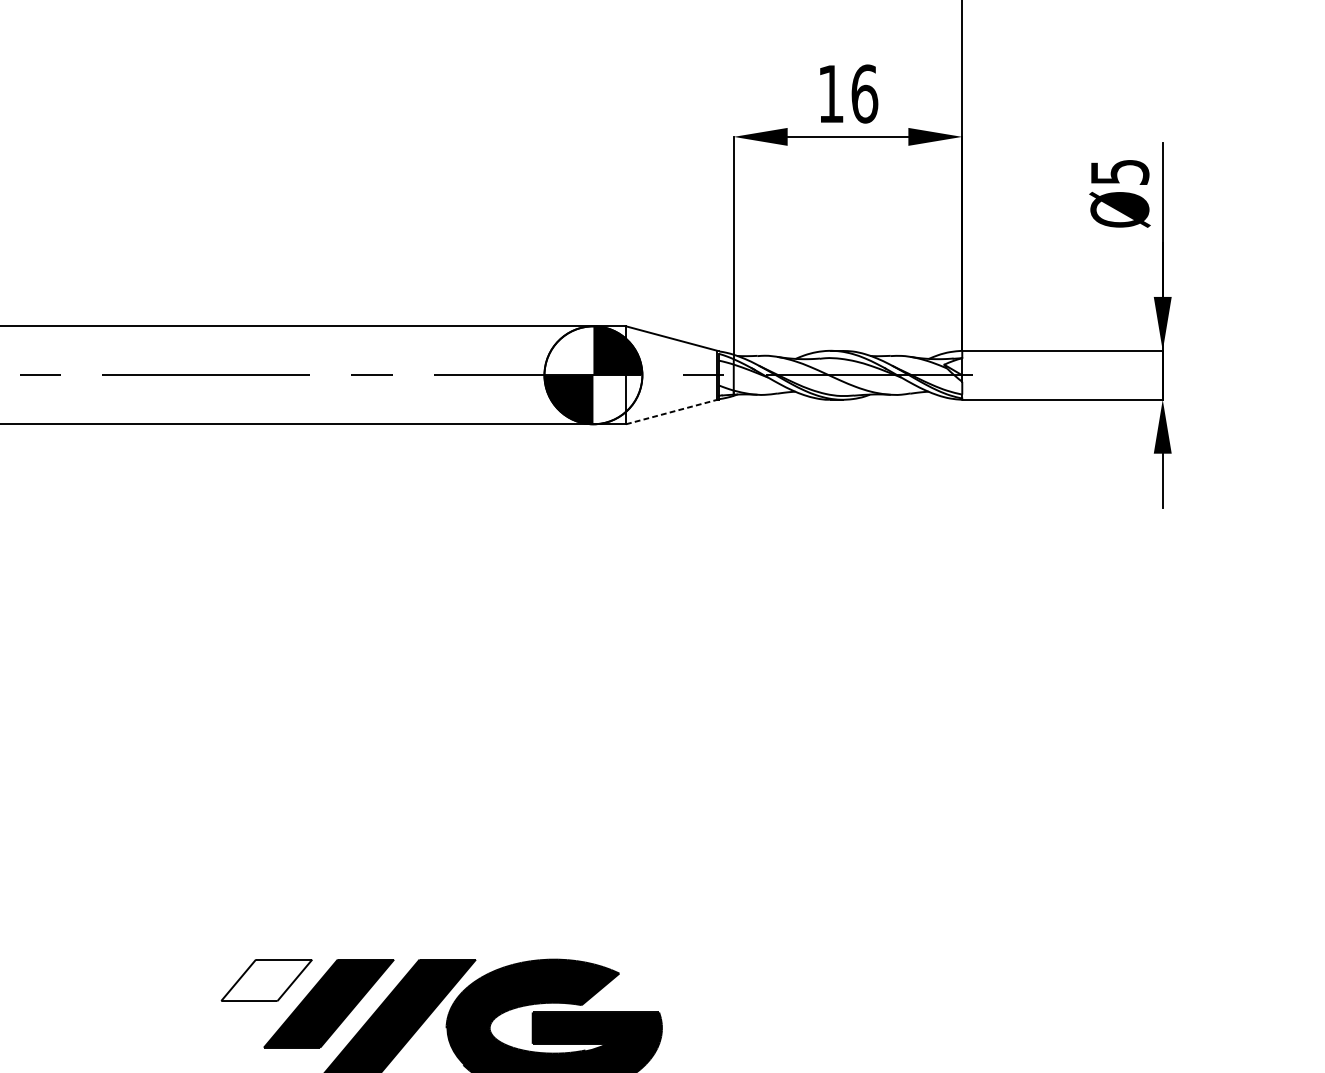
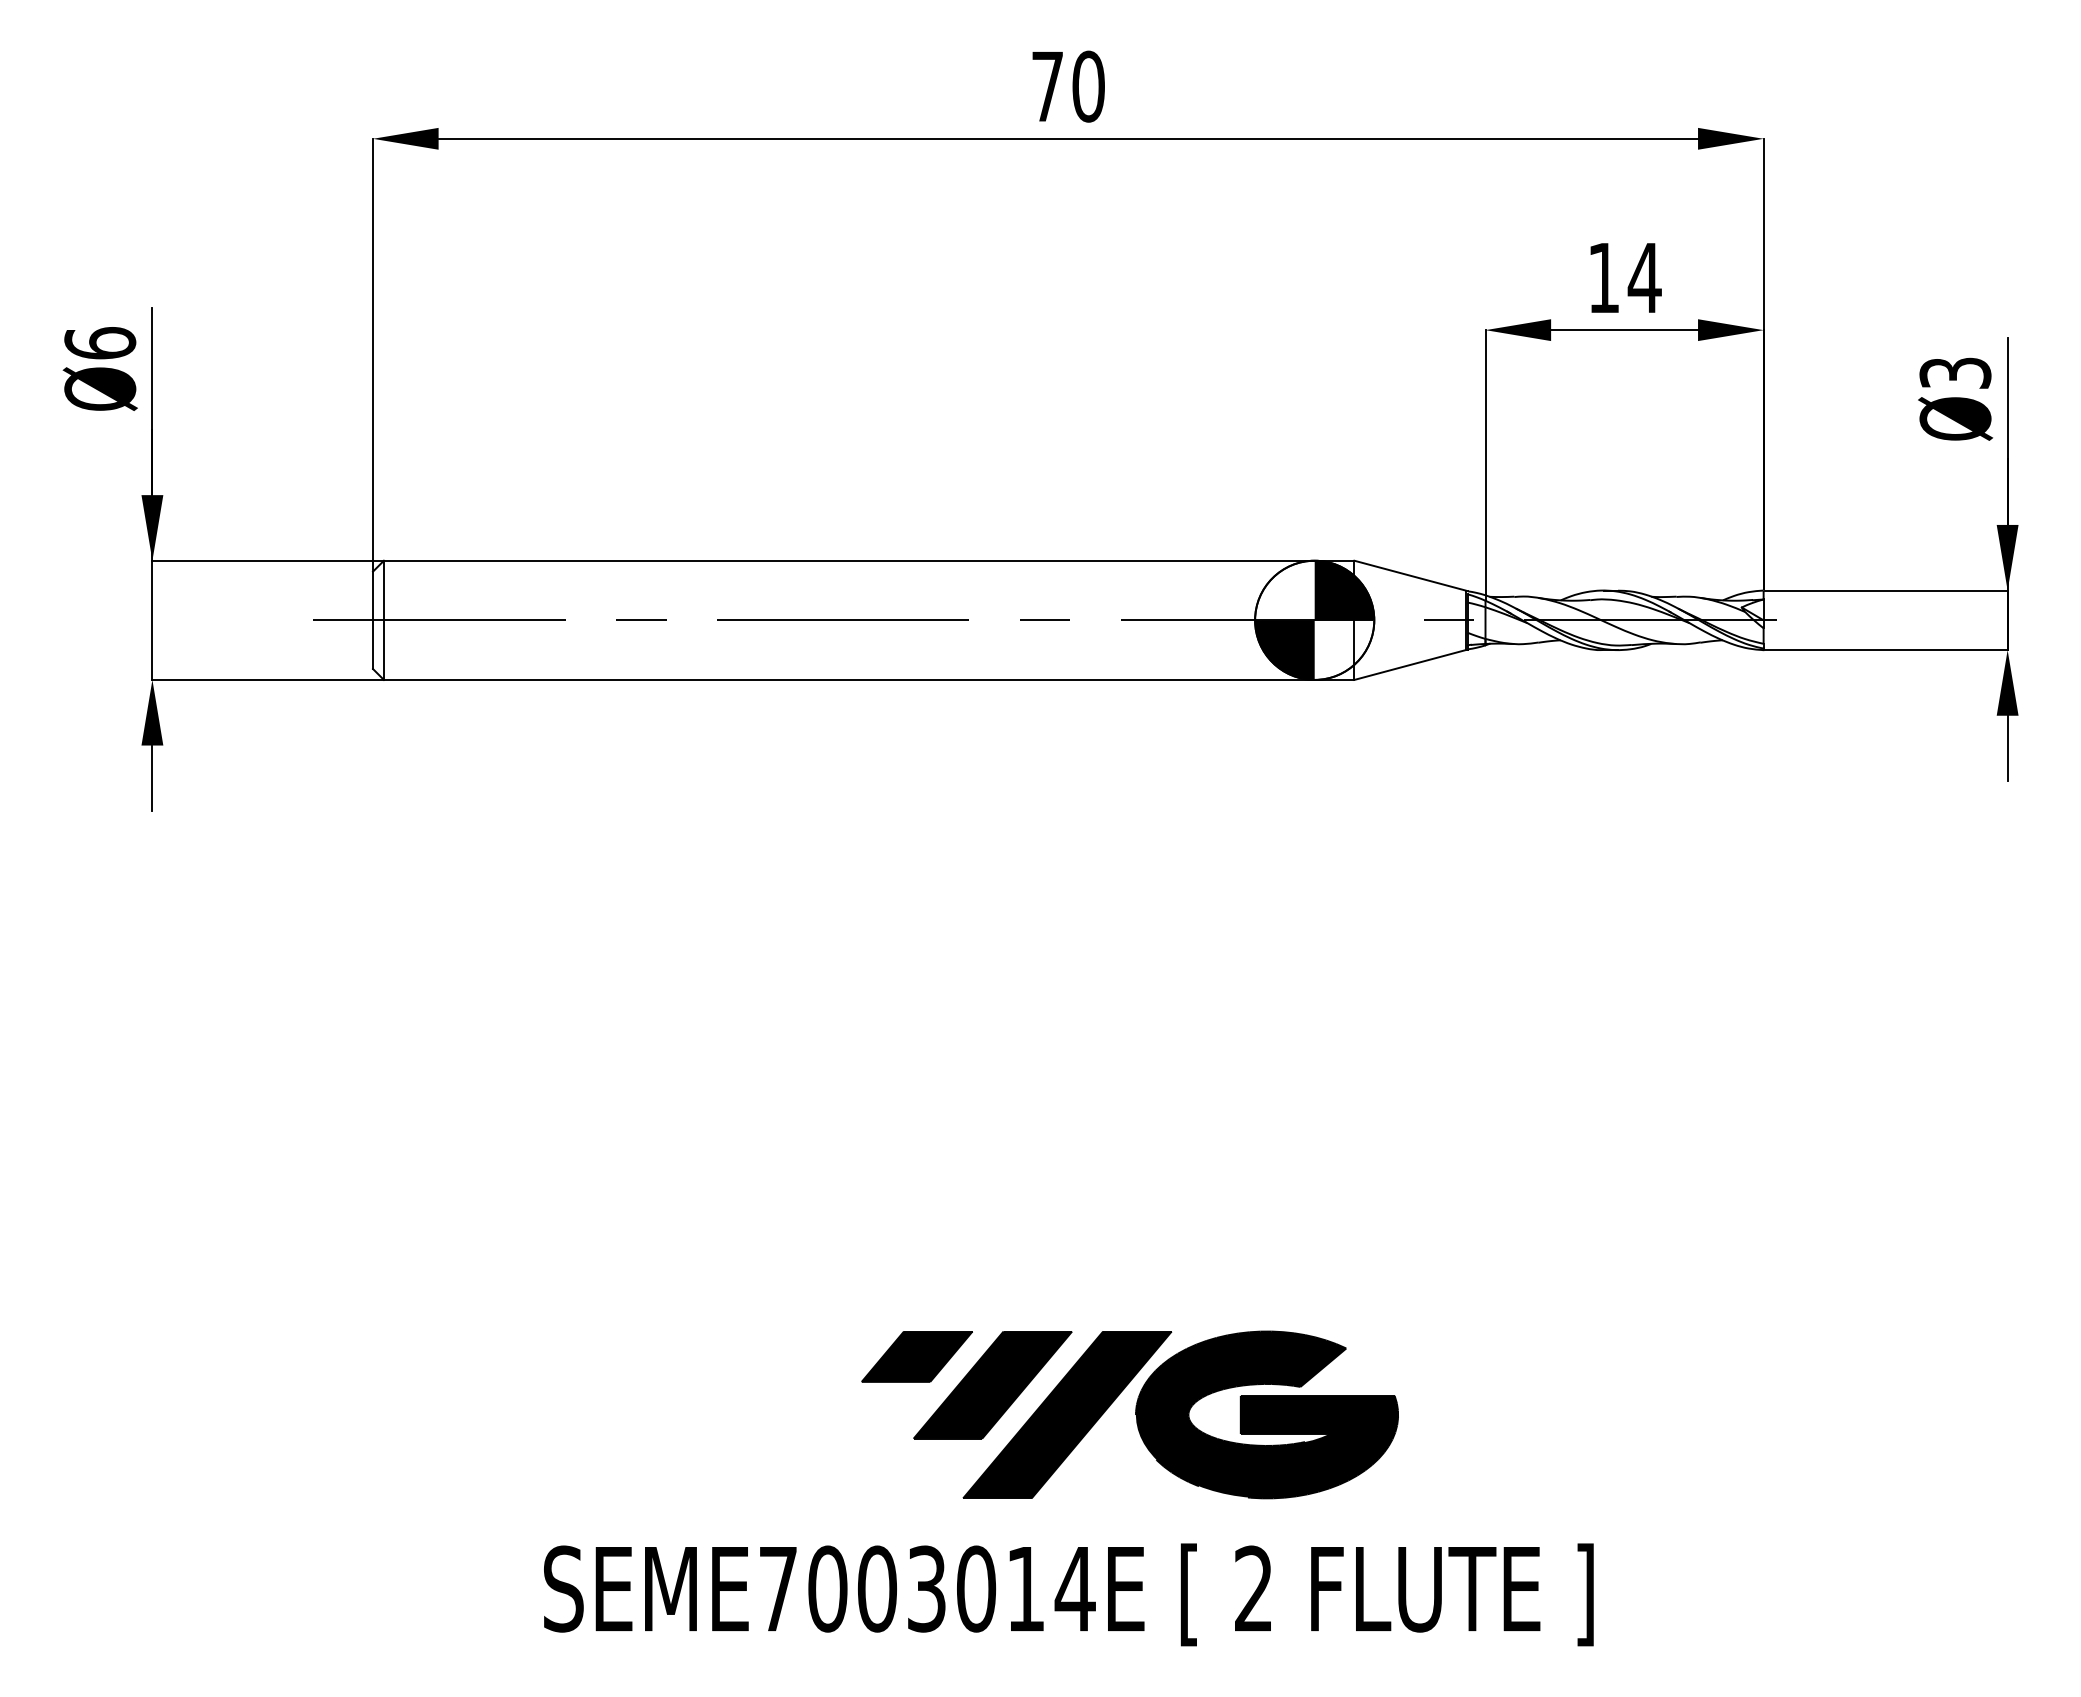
text: (864, 94) -> (1644, 278), 16 -> 14
text: (1119, 171) -> (1954, 372), Ø5 -> Ø3
line: (672, 412) -> (1410, 665), dashed -> solid
fill: (266, 980) -> (916, 1356), added

